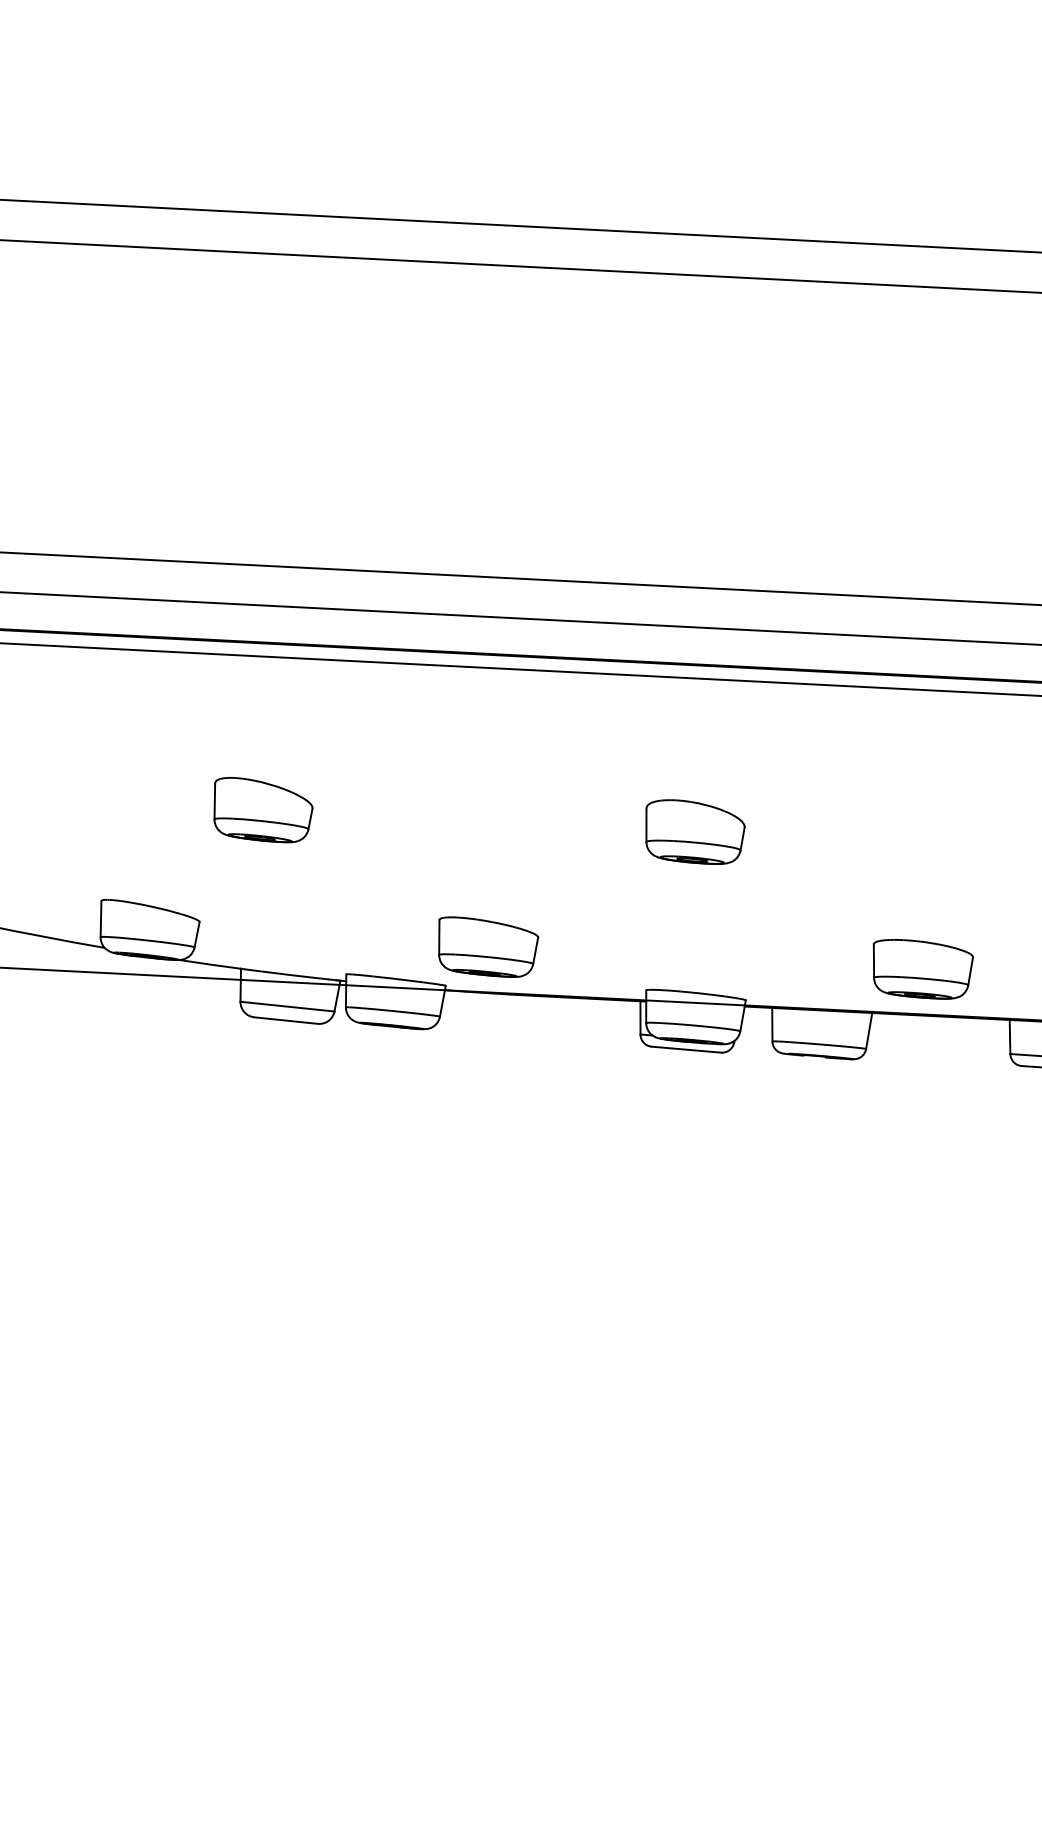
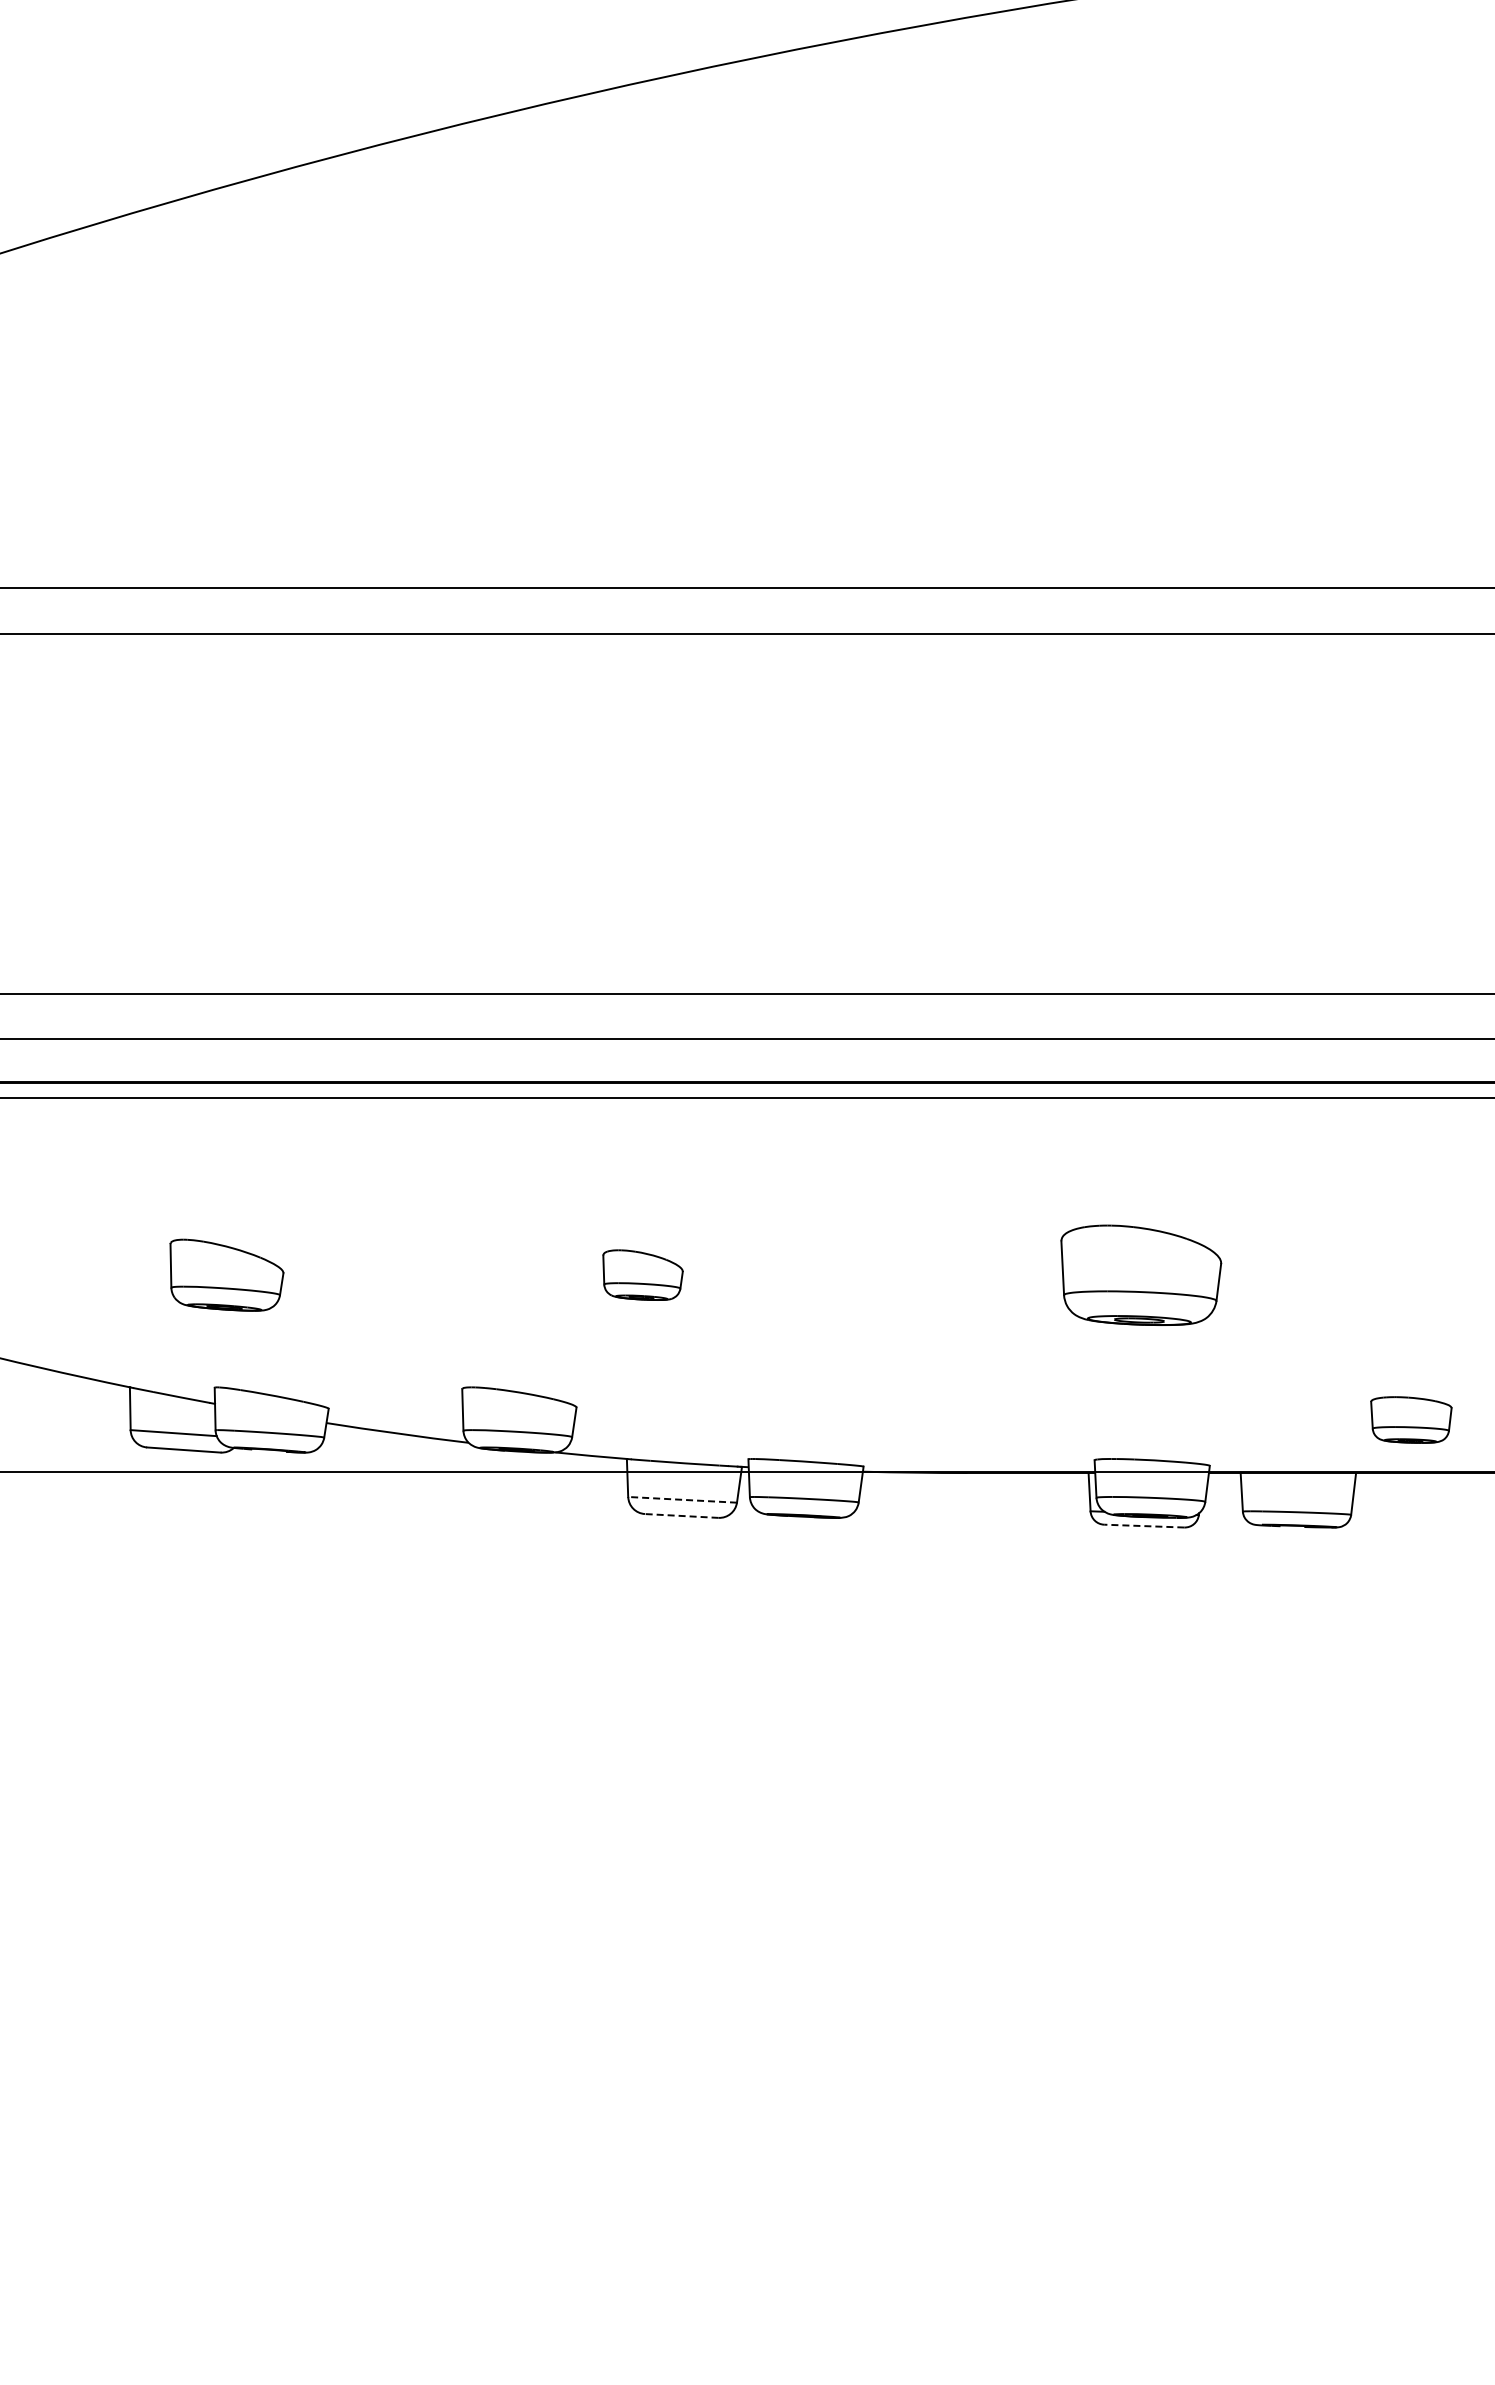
part: (262, 809) -> (642, 1274), size x0.7
part: (695, 831) -> (1141, 1274), size x1.4
part: (487, 946) -> (909, 1419), removed
part: (922, 969) -> (1411, 1419), size x0.7
line: (287, 1006) -> (682, 1499), solid -> dashed
line: (285, 1020) -> (681, 1515), solid -> dashed
line: (685, 1049) -> (1143, 1526), solid -> dashed

